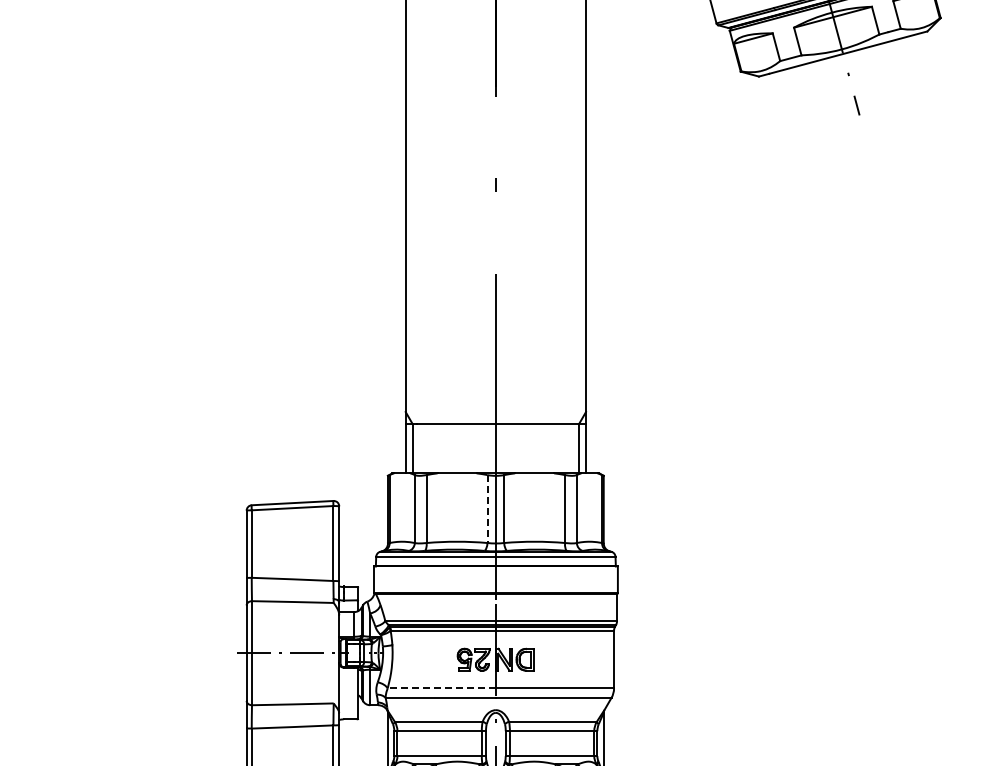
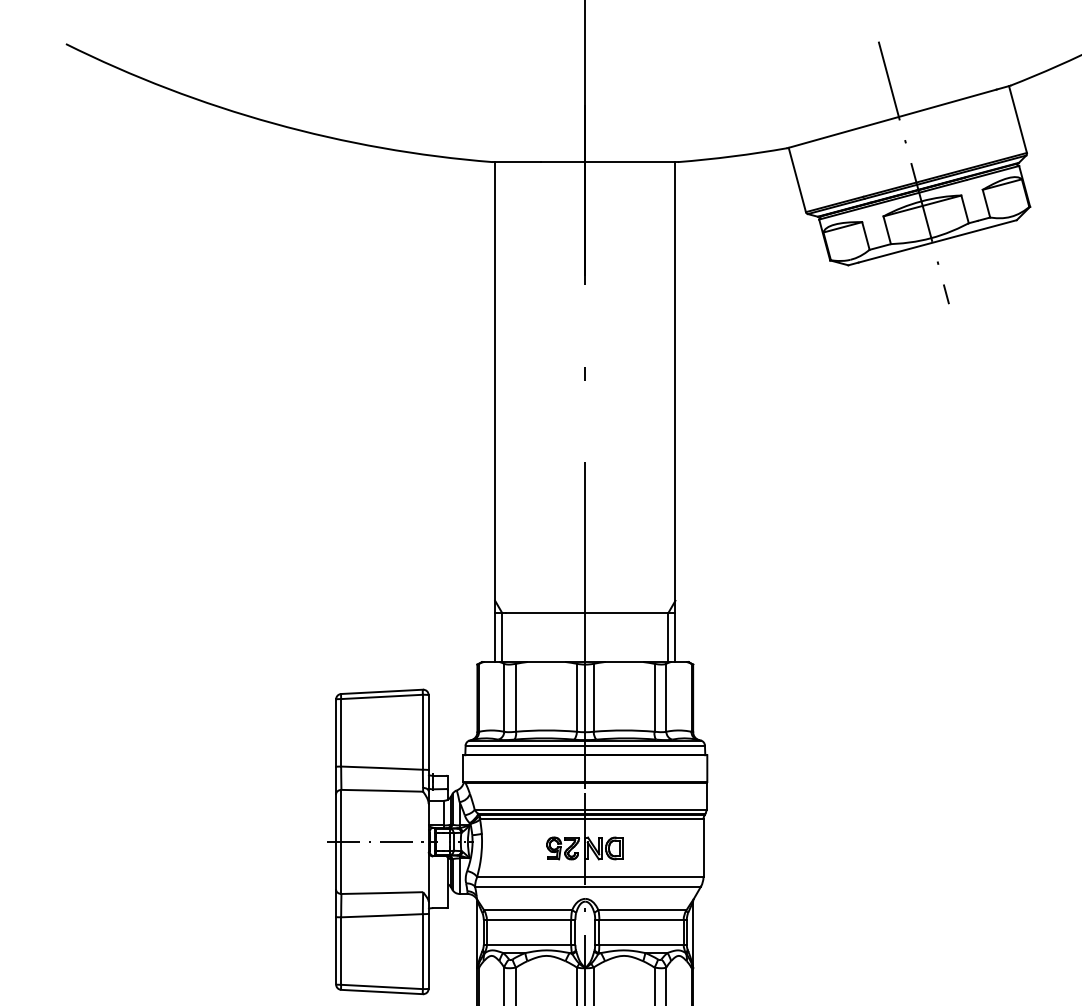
line: (487, 508) -> (576, 697), dashed -> solid
line: (441, 688) -> (530, 877), dashed -> solid

